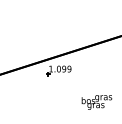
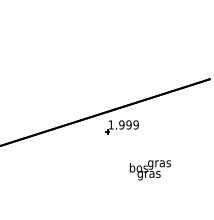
text: (58, 68) -> (121, 124), 1.099 -> 1.999
text: (96, 102) -> (149, 170), moved

